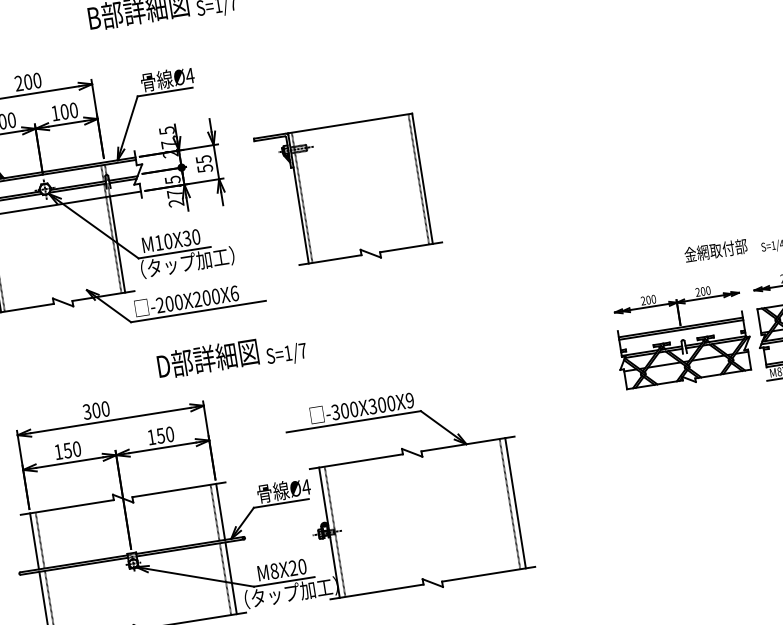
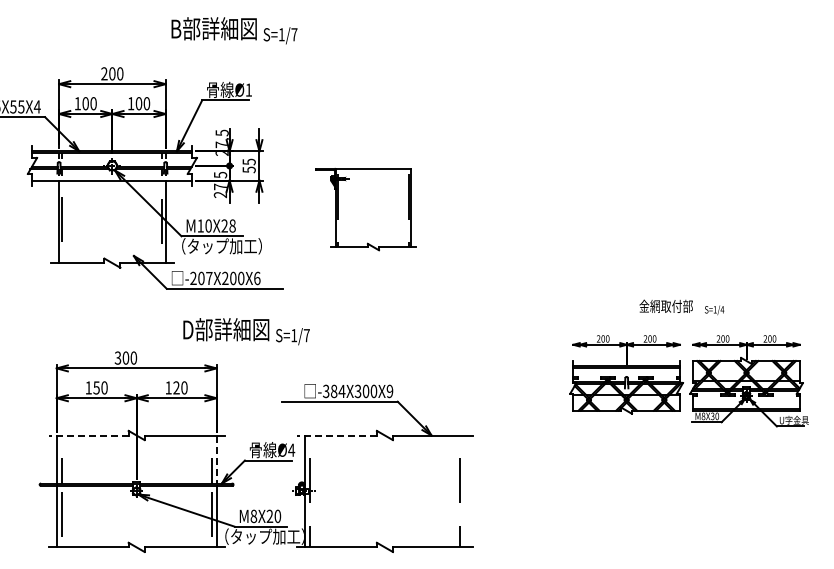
text: (189, 75) -> (248, 89), Ø4 -> Ø1
part: (347, 193) -> (365, 209), size x0.7
text: (191, 238) -> (228, 226), M10X30 -> M10X28
text: (179, 302) -> (209, 278), -200X200X6 -> -207X200X6
text: (350, 410) -> (338, 391), -300X300X9 -> -384X300X9
text: (160, 435) -> (176, 387), 150 -> 120
line: (355, 461) -> (336, 435), solid -> dashed
line: (515, 503) -> (464, 491), removed
line: (67, 507) -> (88, 435), solid -> dashed
line: (220, 513) -> (216, 460), solid -> dashed

